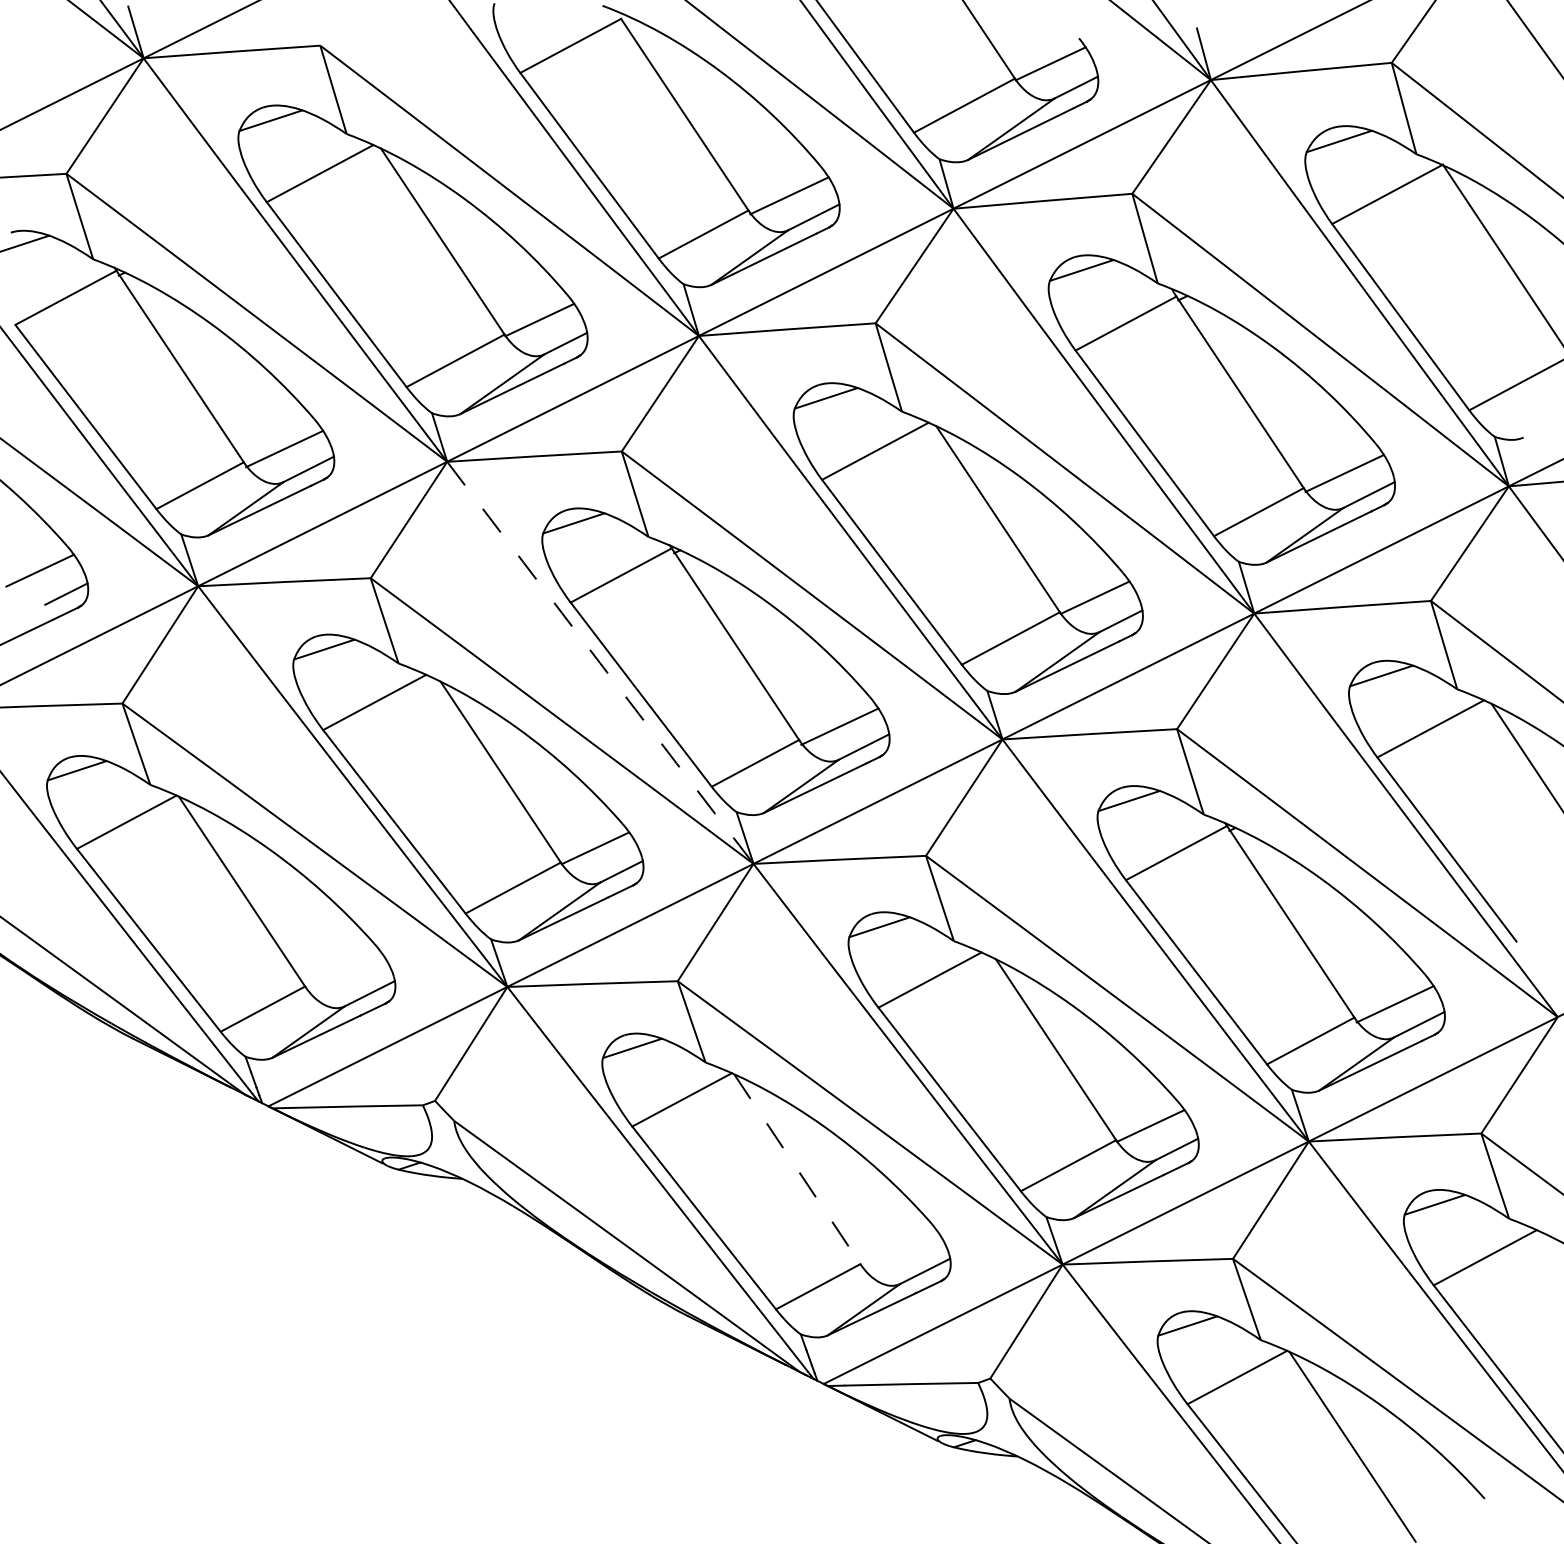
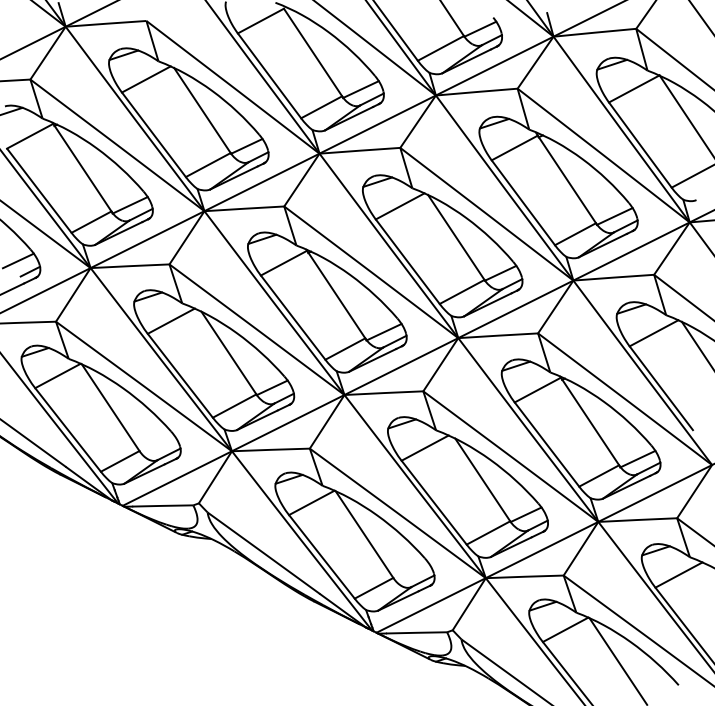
arc: (600, 663) -> (274, 303), dashed -> solid
line: (797, 1169) -> (364, 534), dashed -> solid

